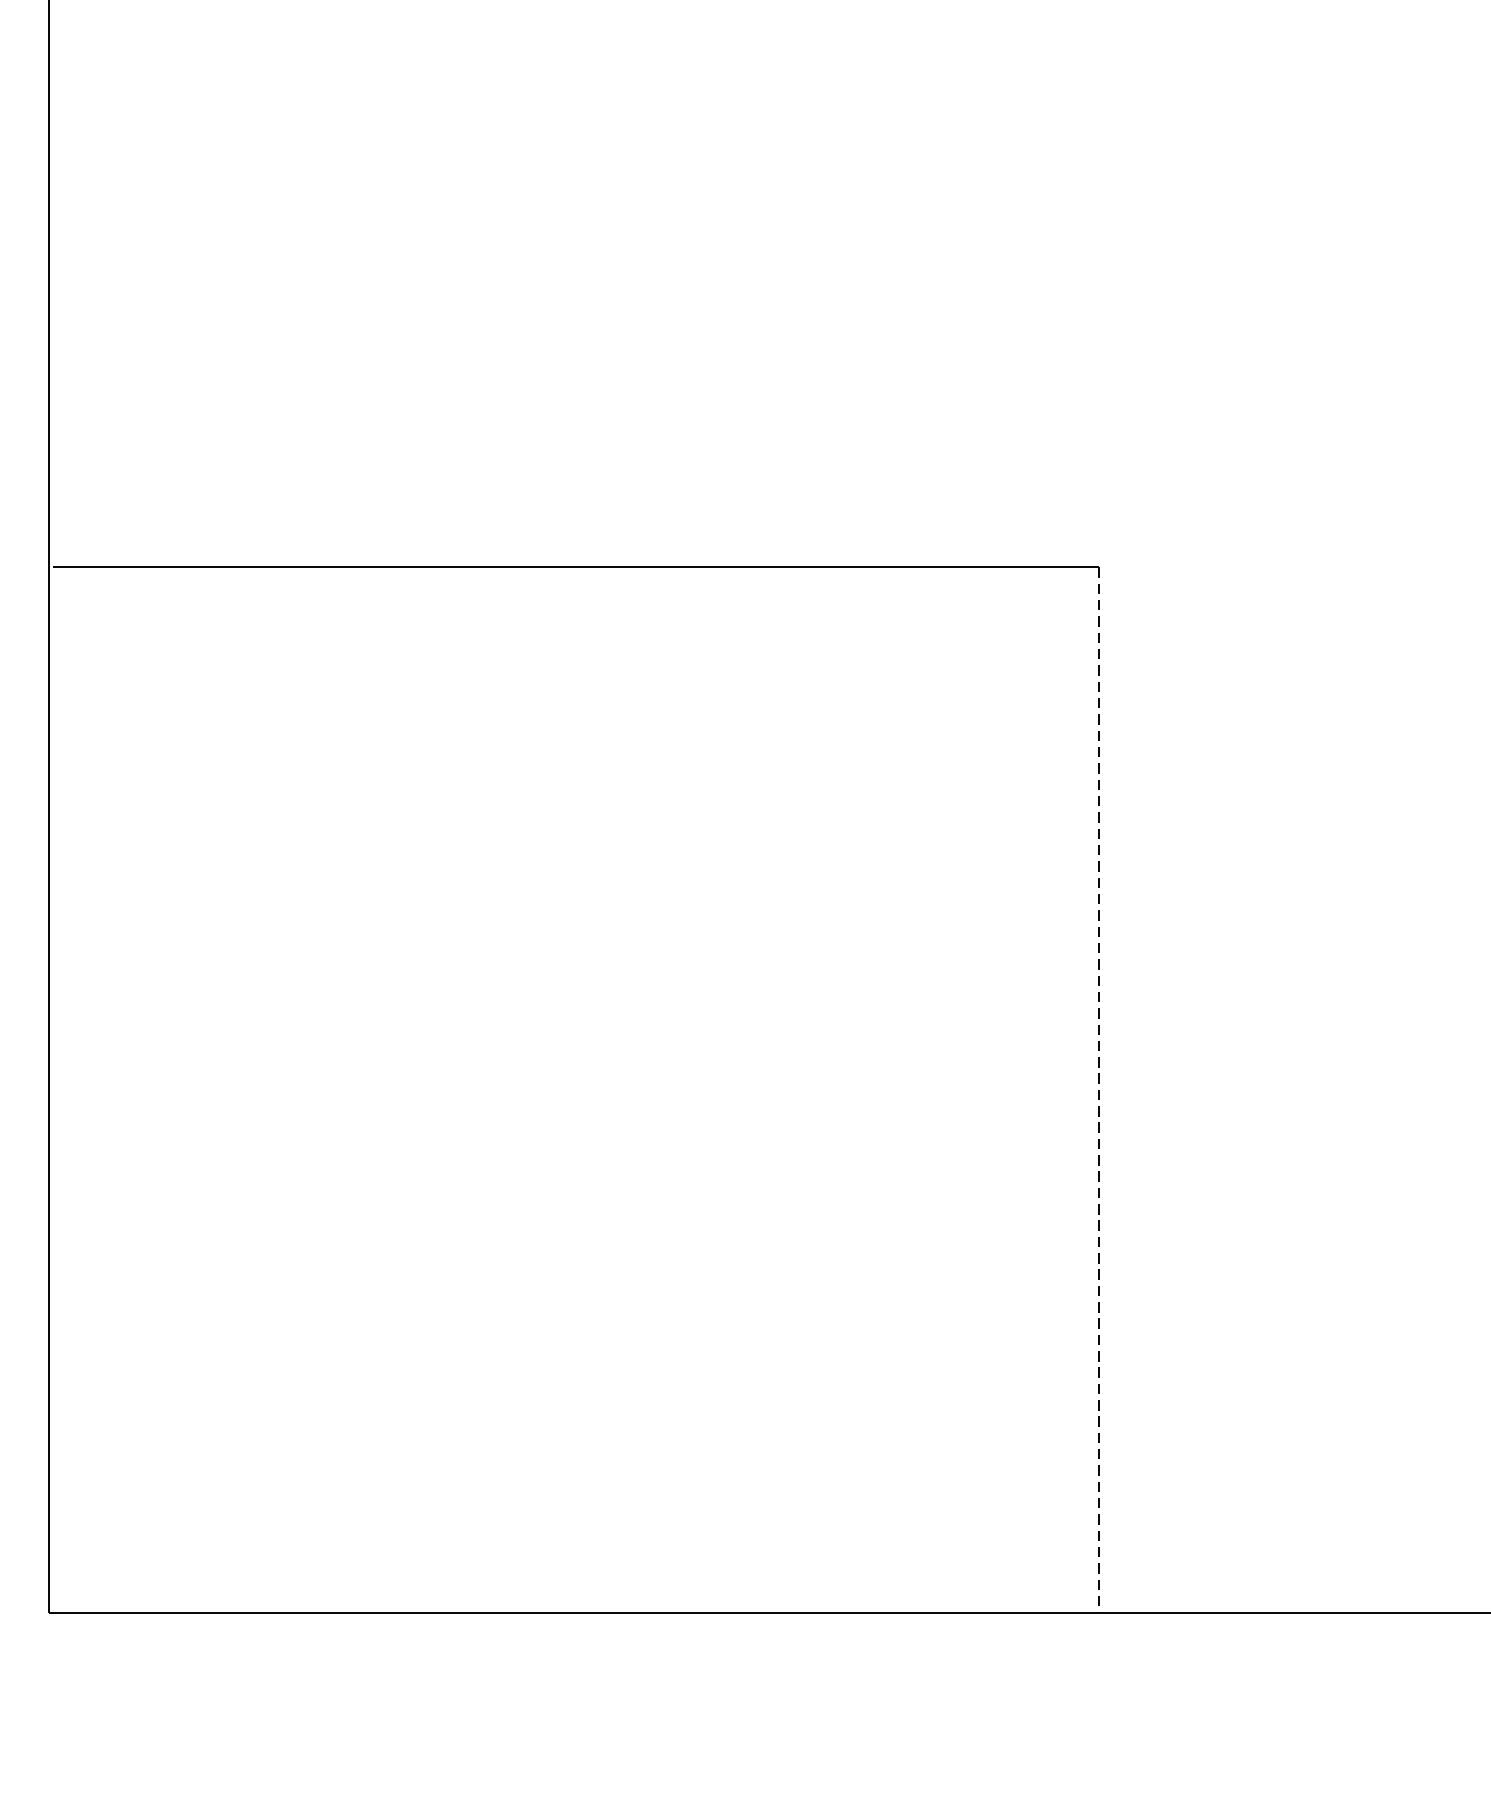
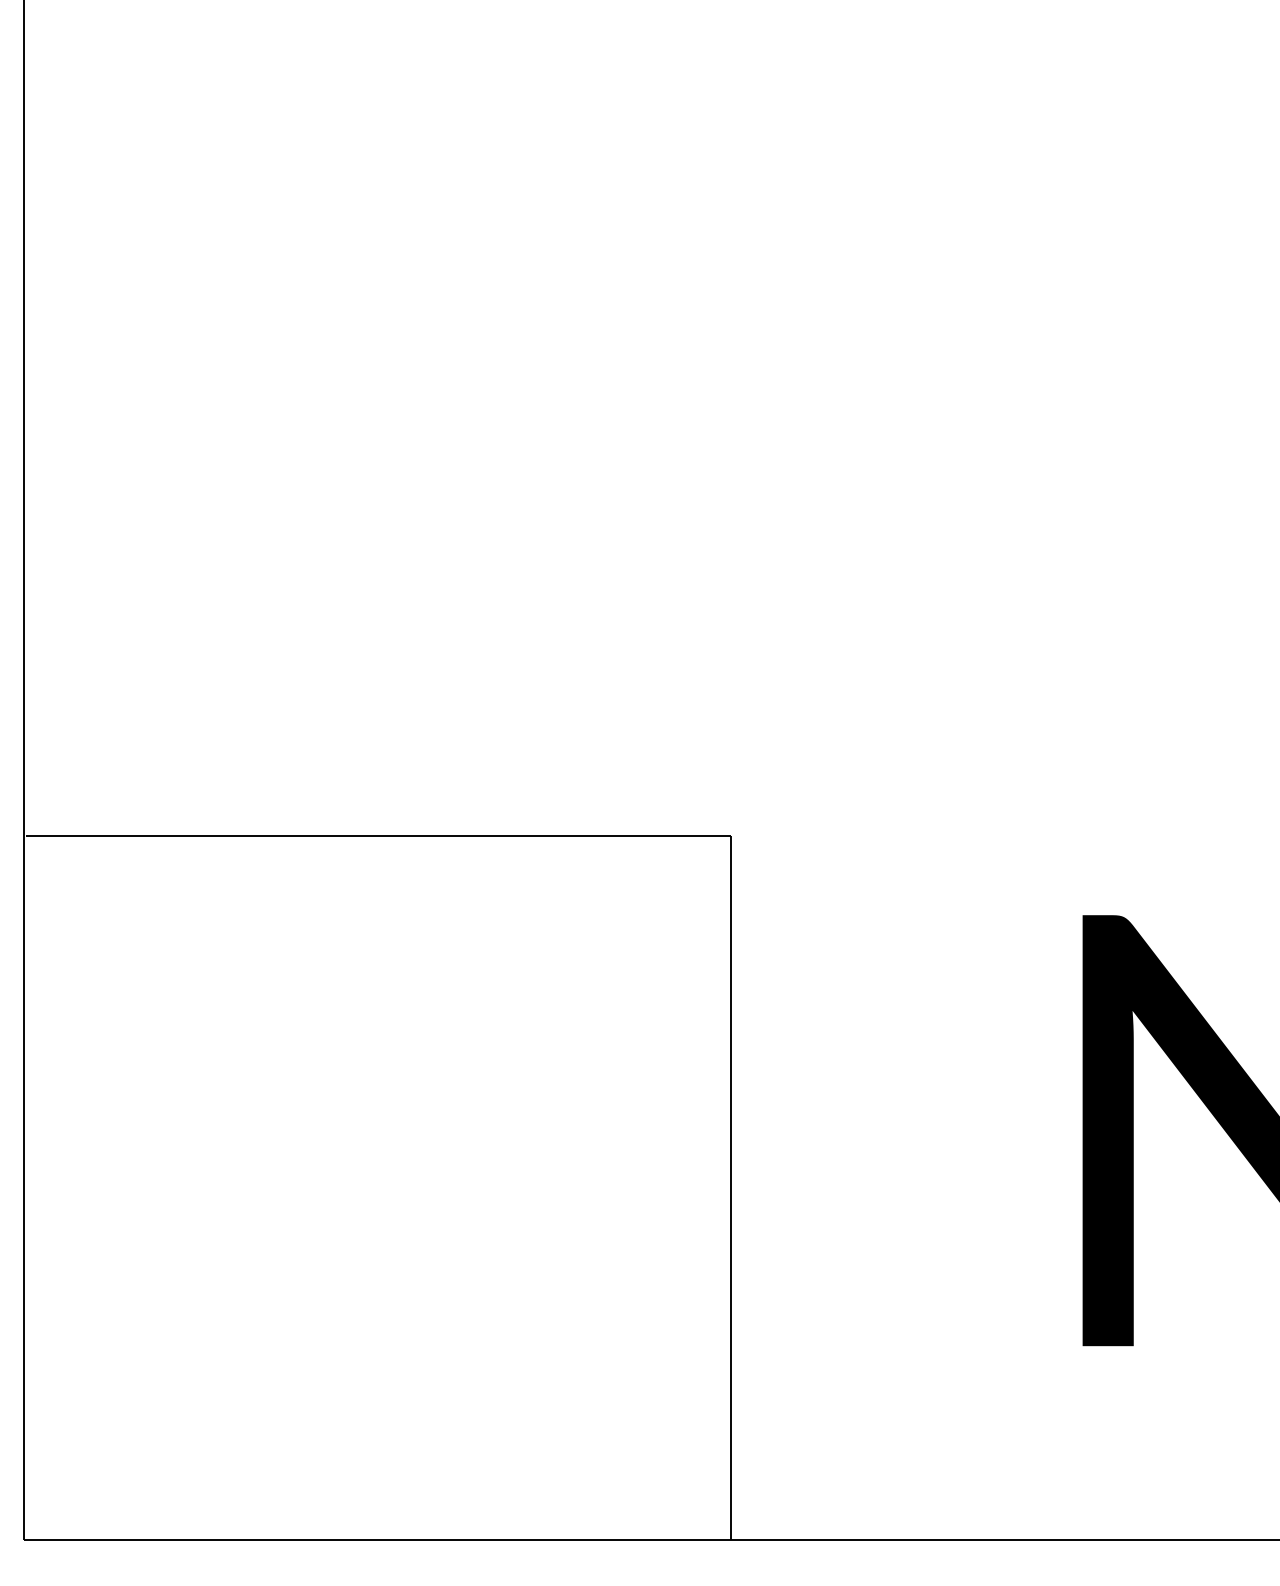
line: (1098, 1090) -> (730, 1188), dashed -> solid

